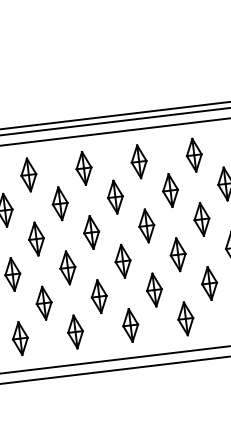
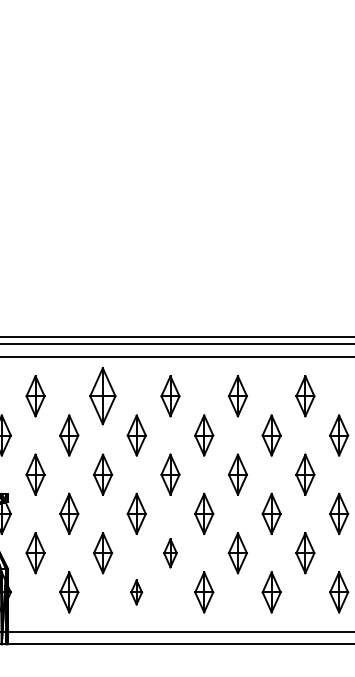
part: (29, 175) -> (103, 396), size x1.4
part: (99, 296) -> (170, 553), size x0.7
part: (75, 332) -> (136, 592), size x0.6

